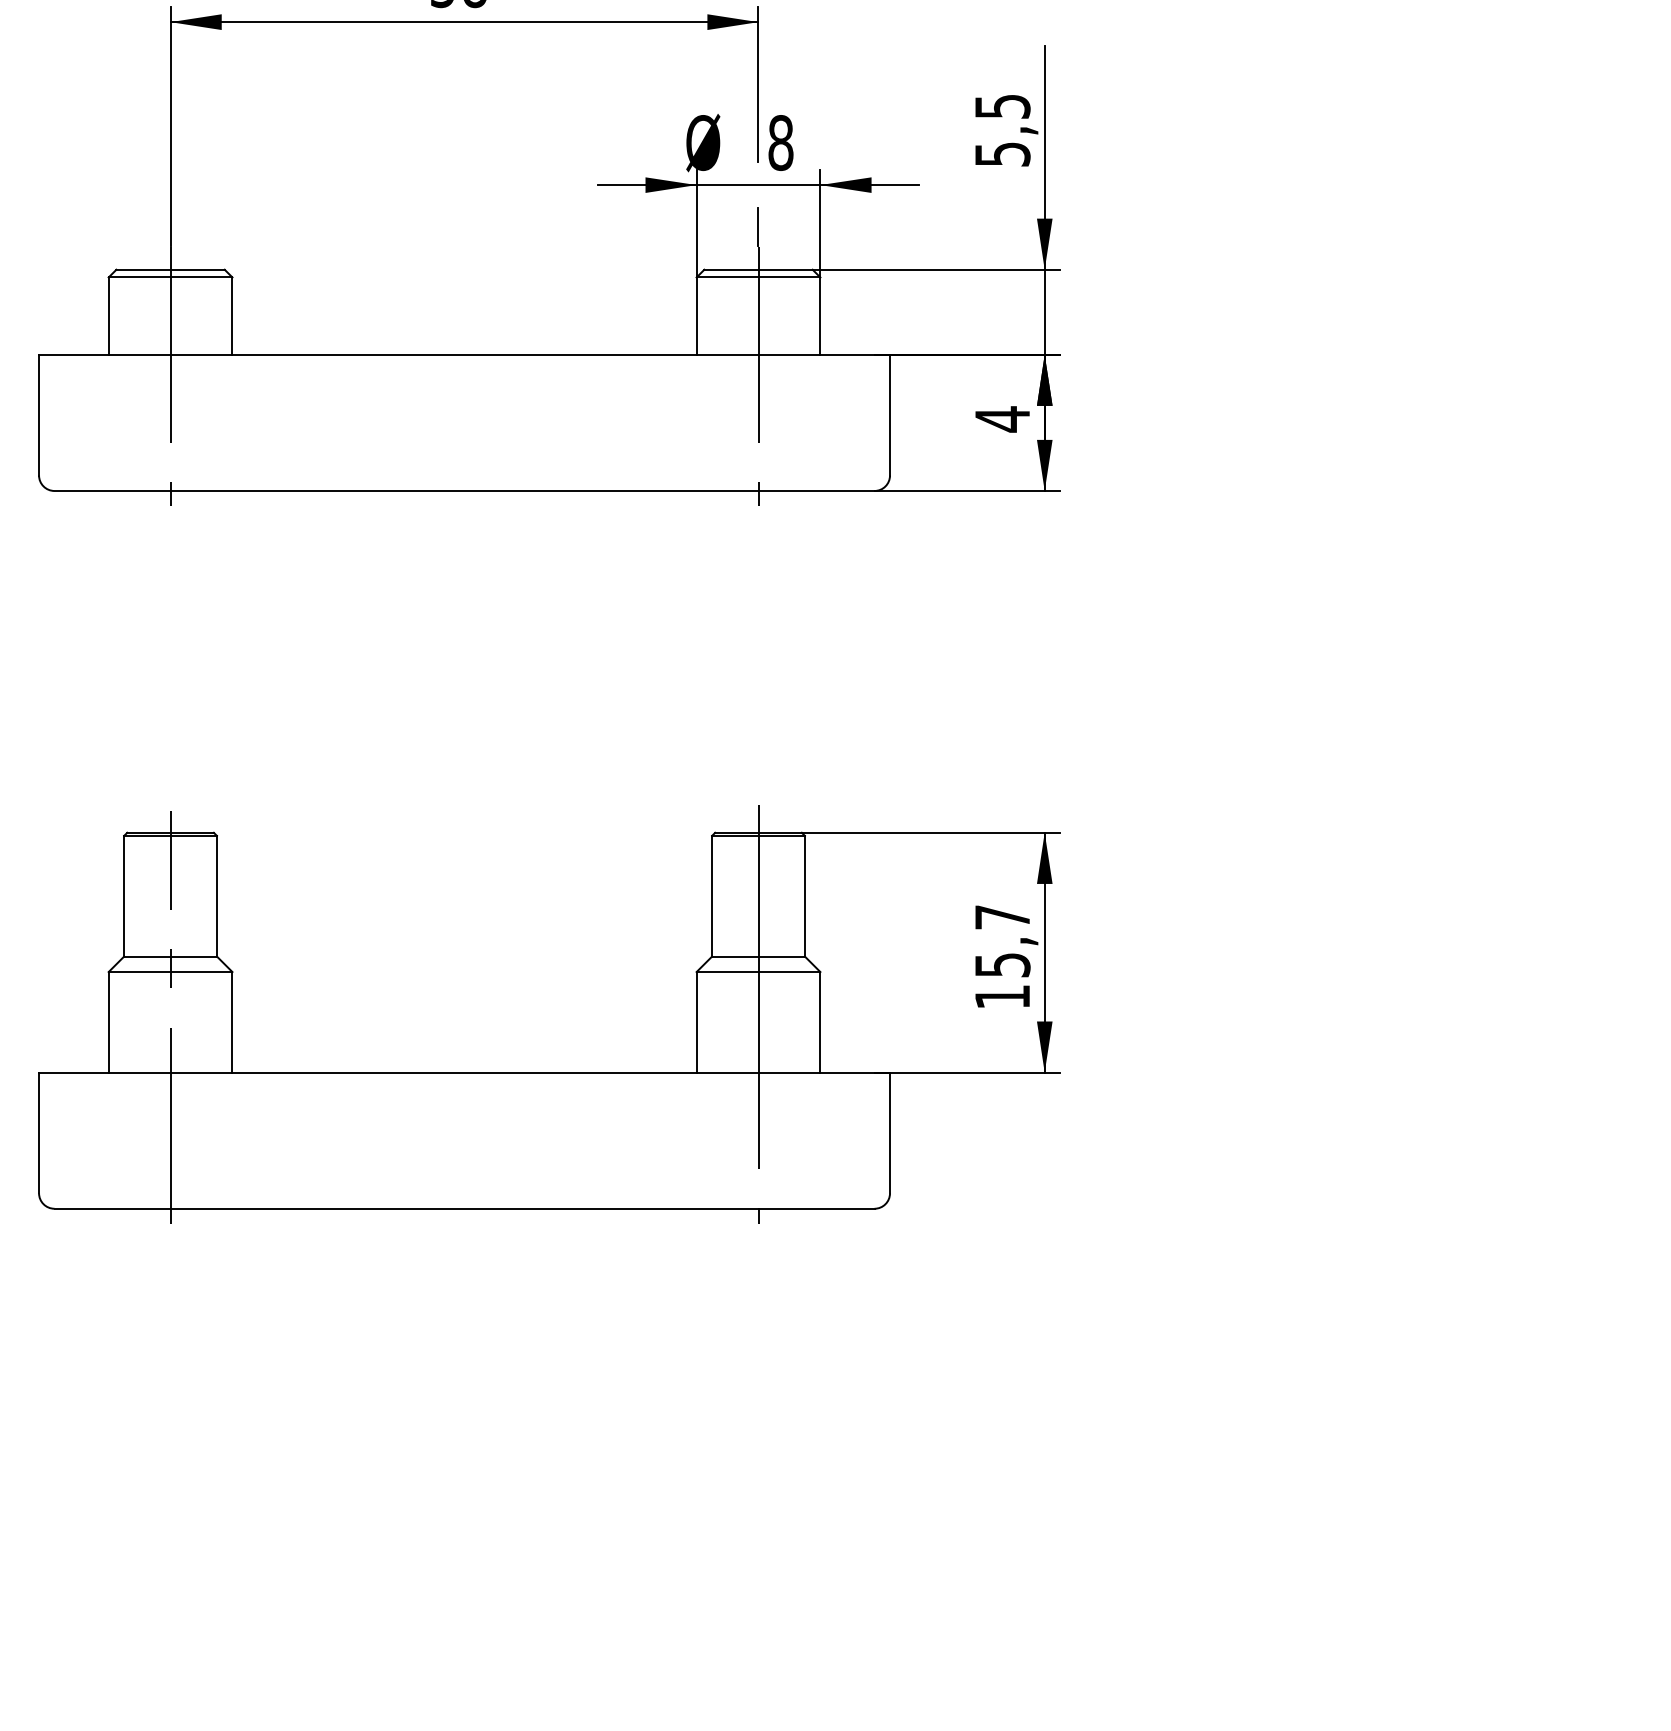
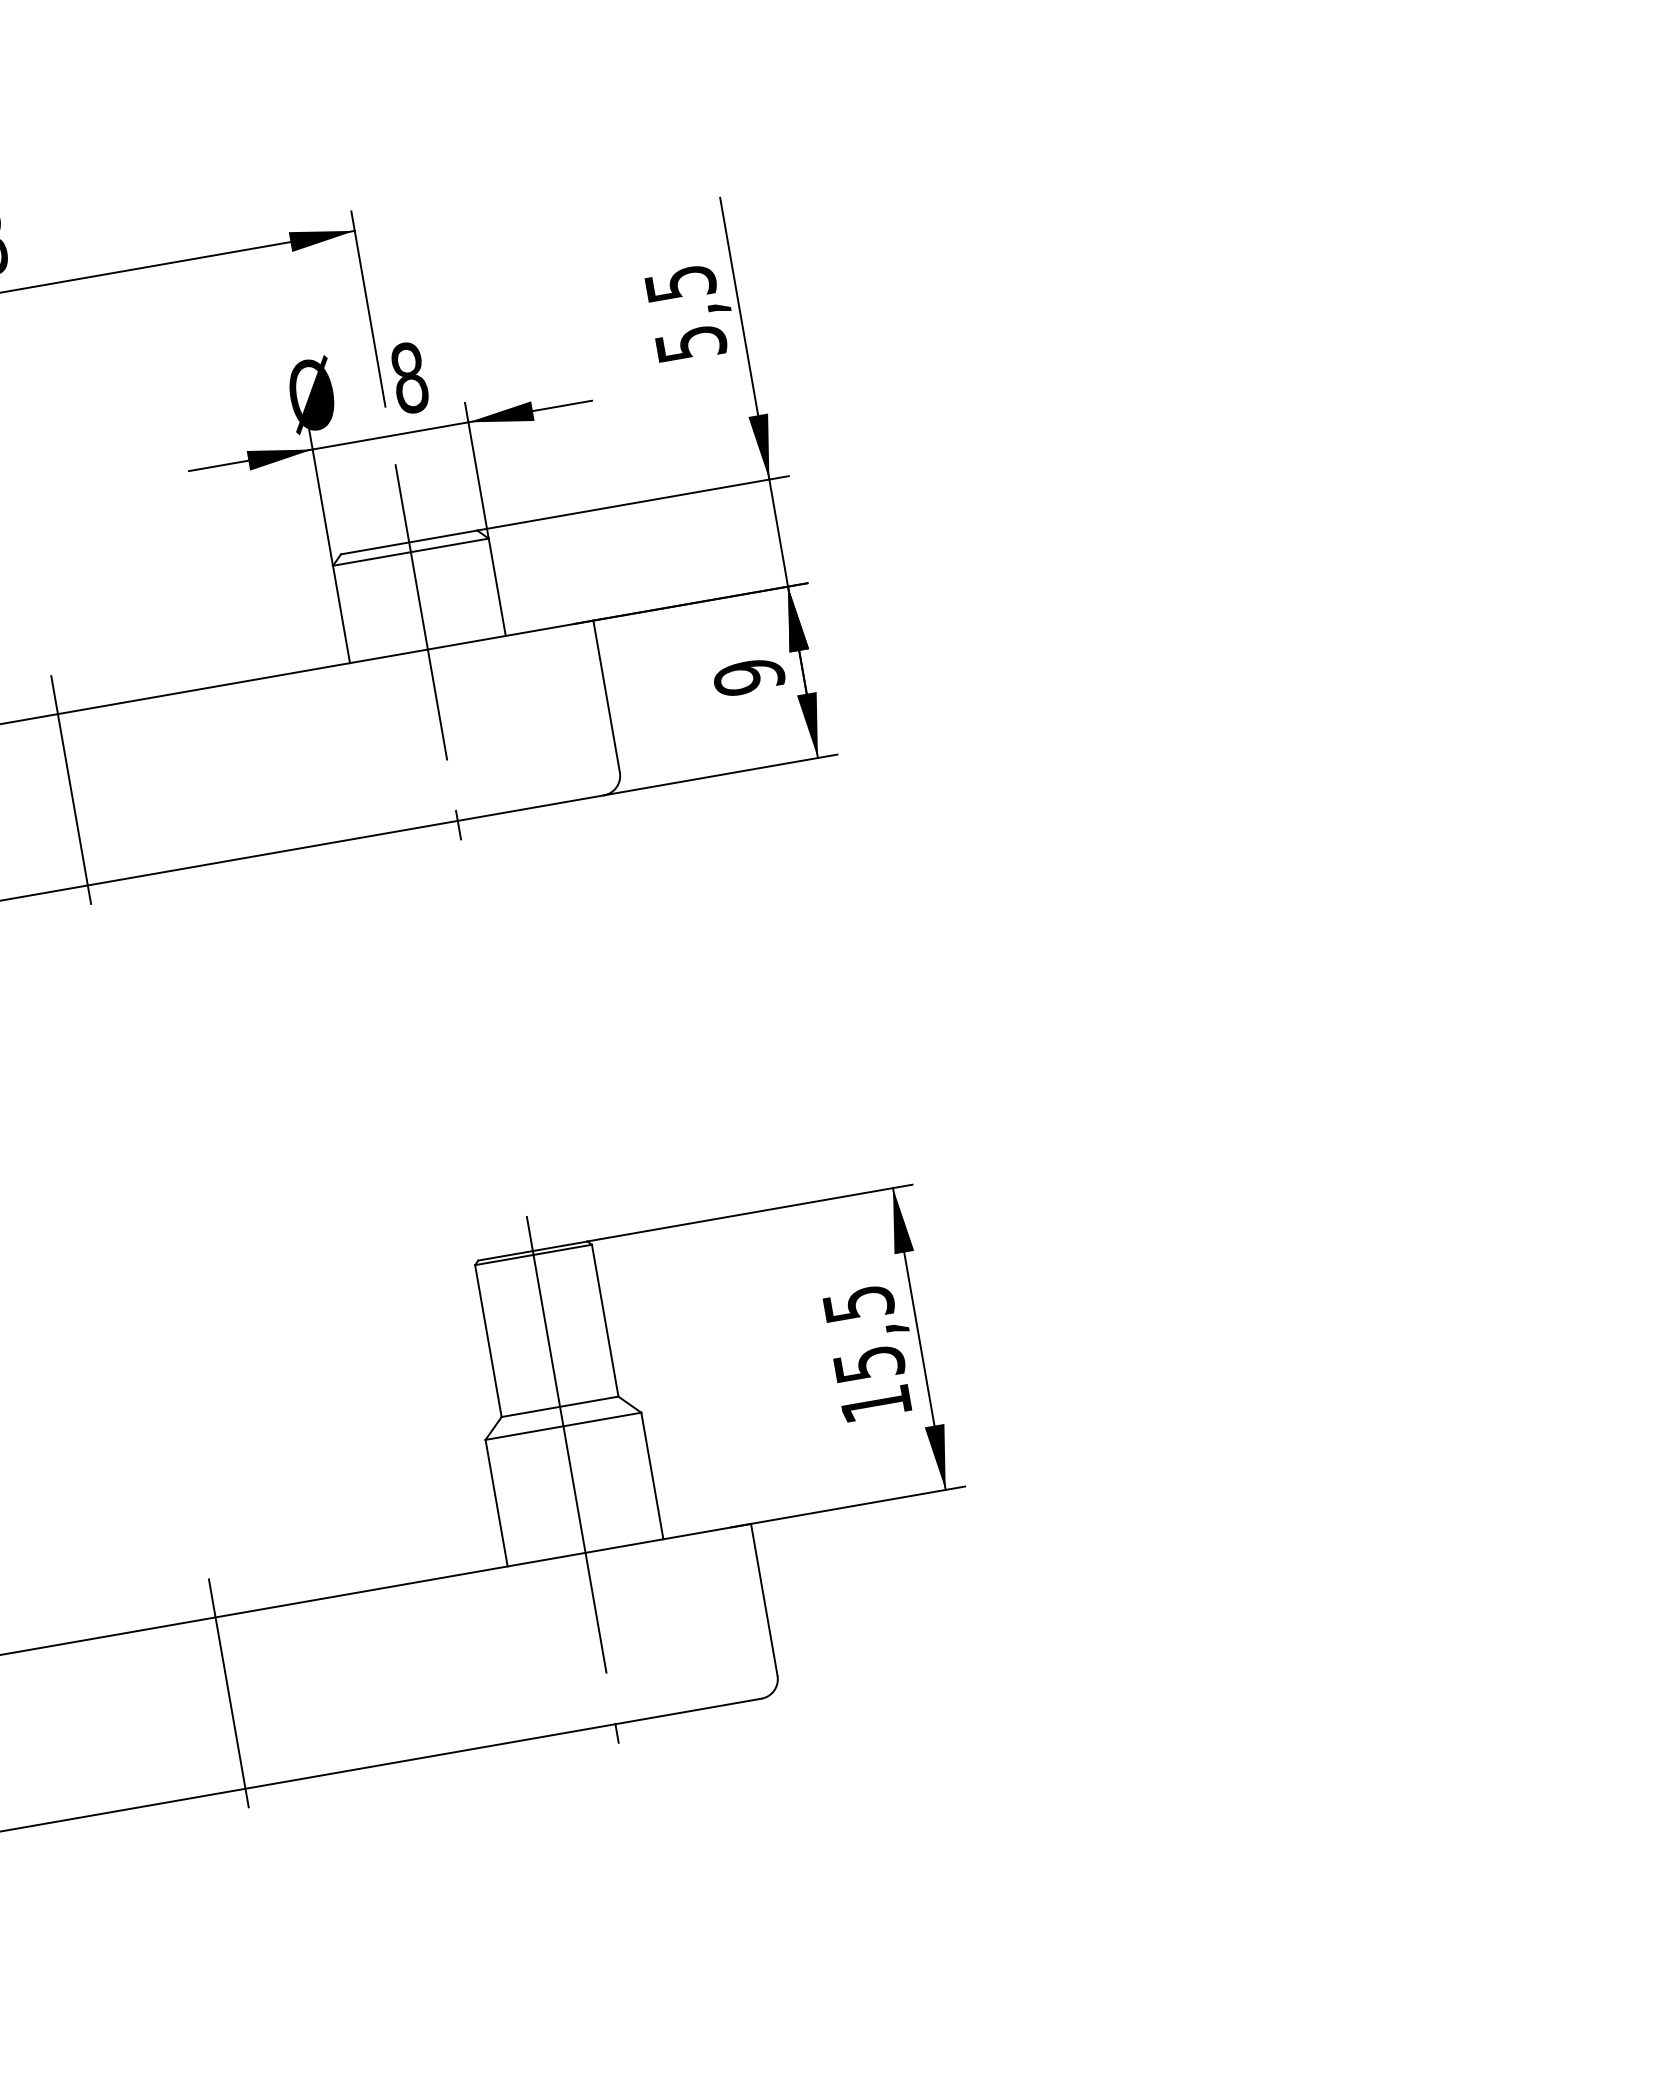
line: (464, 414) -> (70, 789), added
text: (1002, 419) -> (749, 677), 4 -> 9
text: (1002, 917) -> (858, 1304), 15,7 -> 15,5
line: (464, 1132) -> (228, 1692), added

